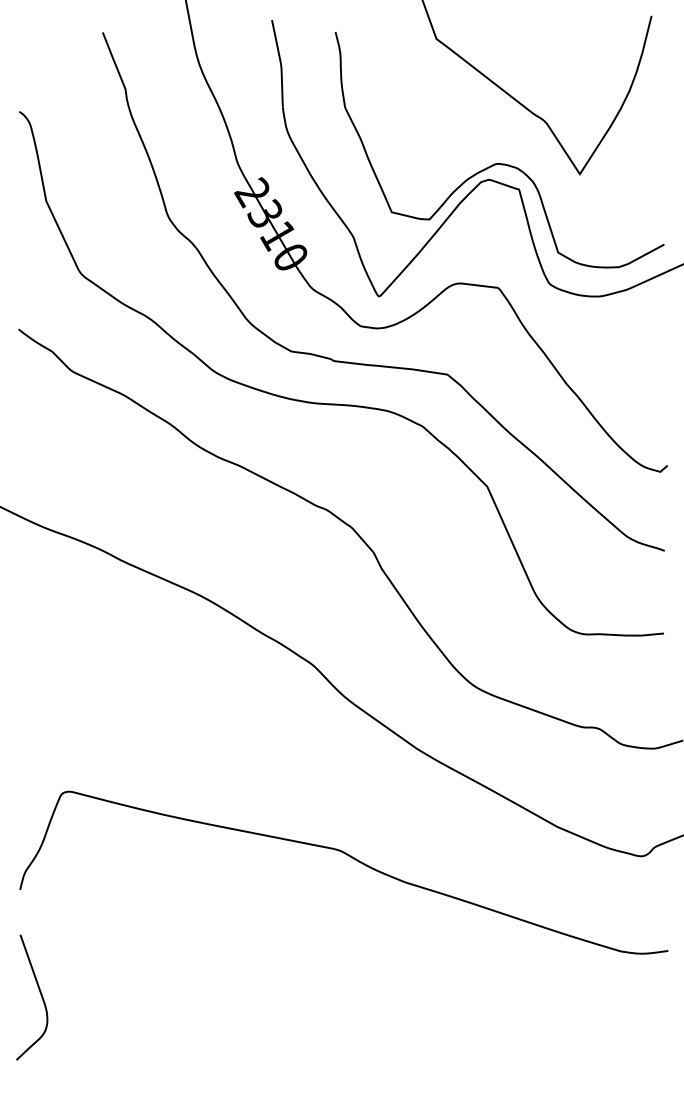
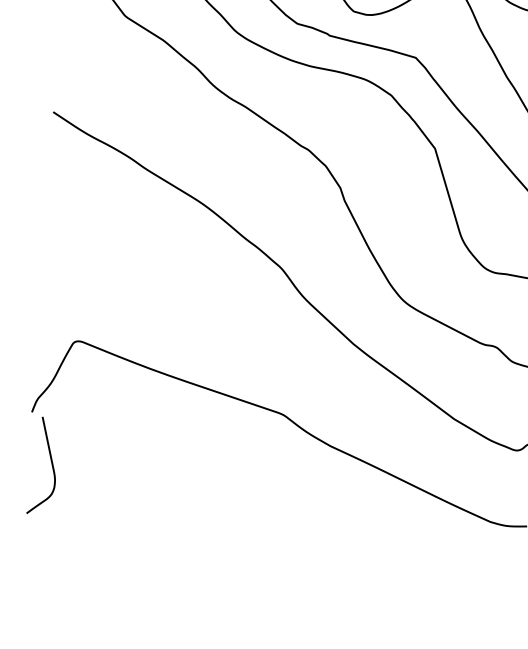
curve: (40, 995) -> (51, 465), moved

